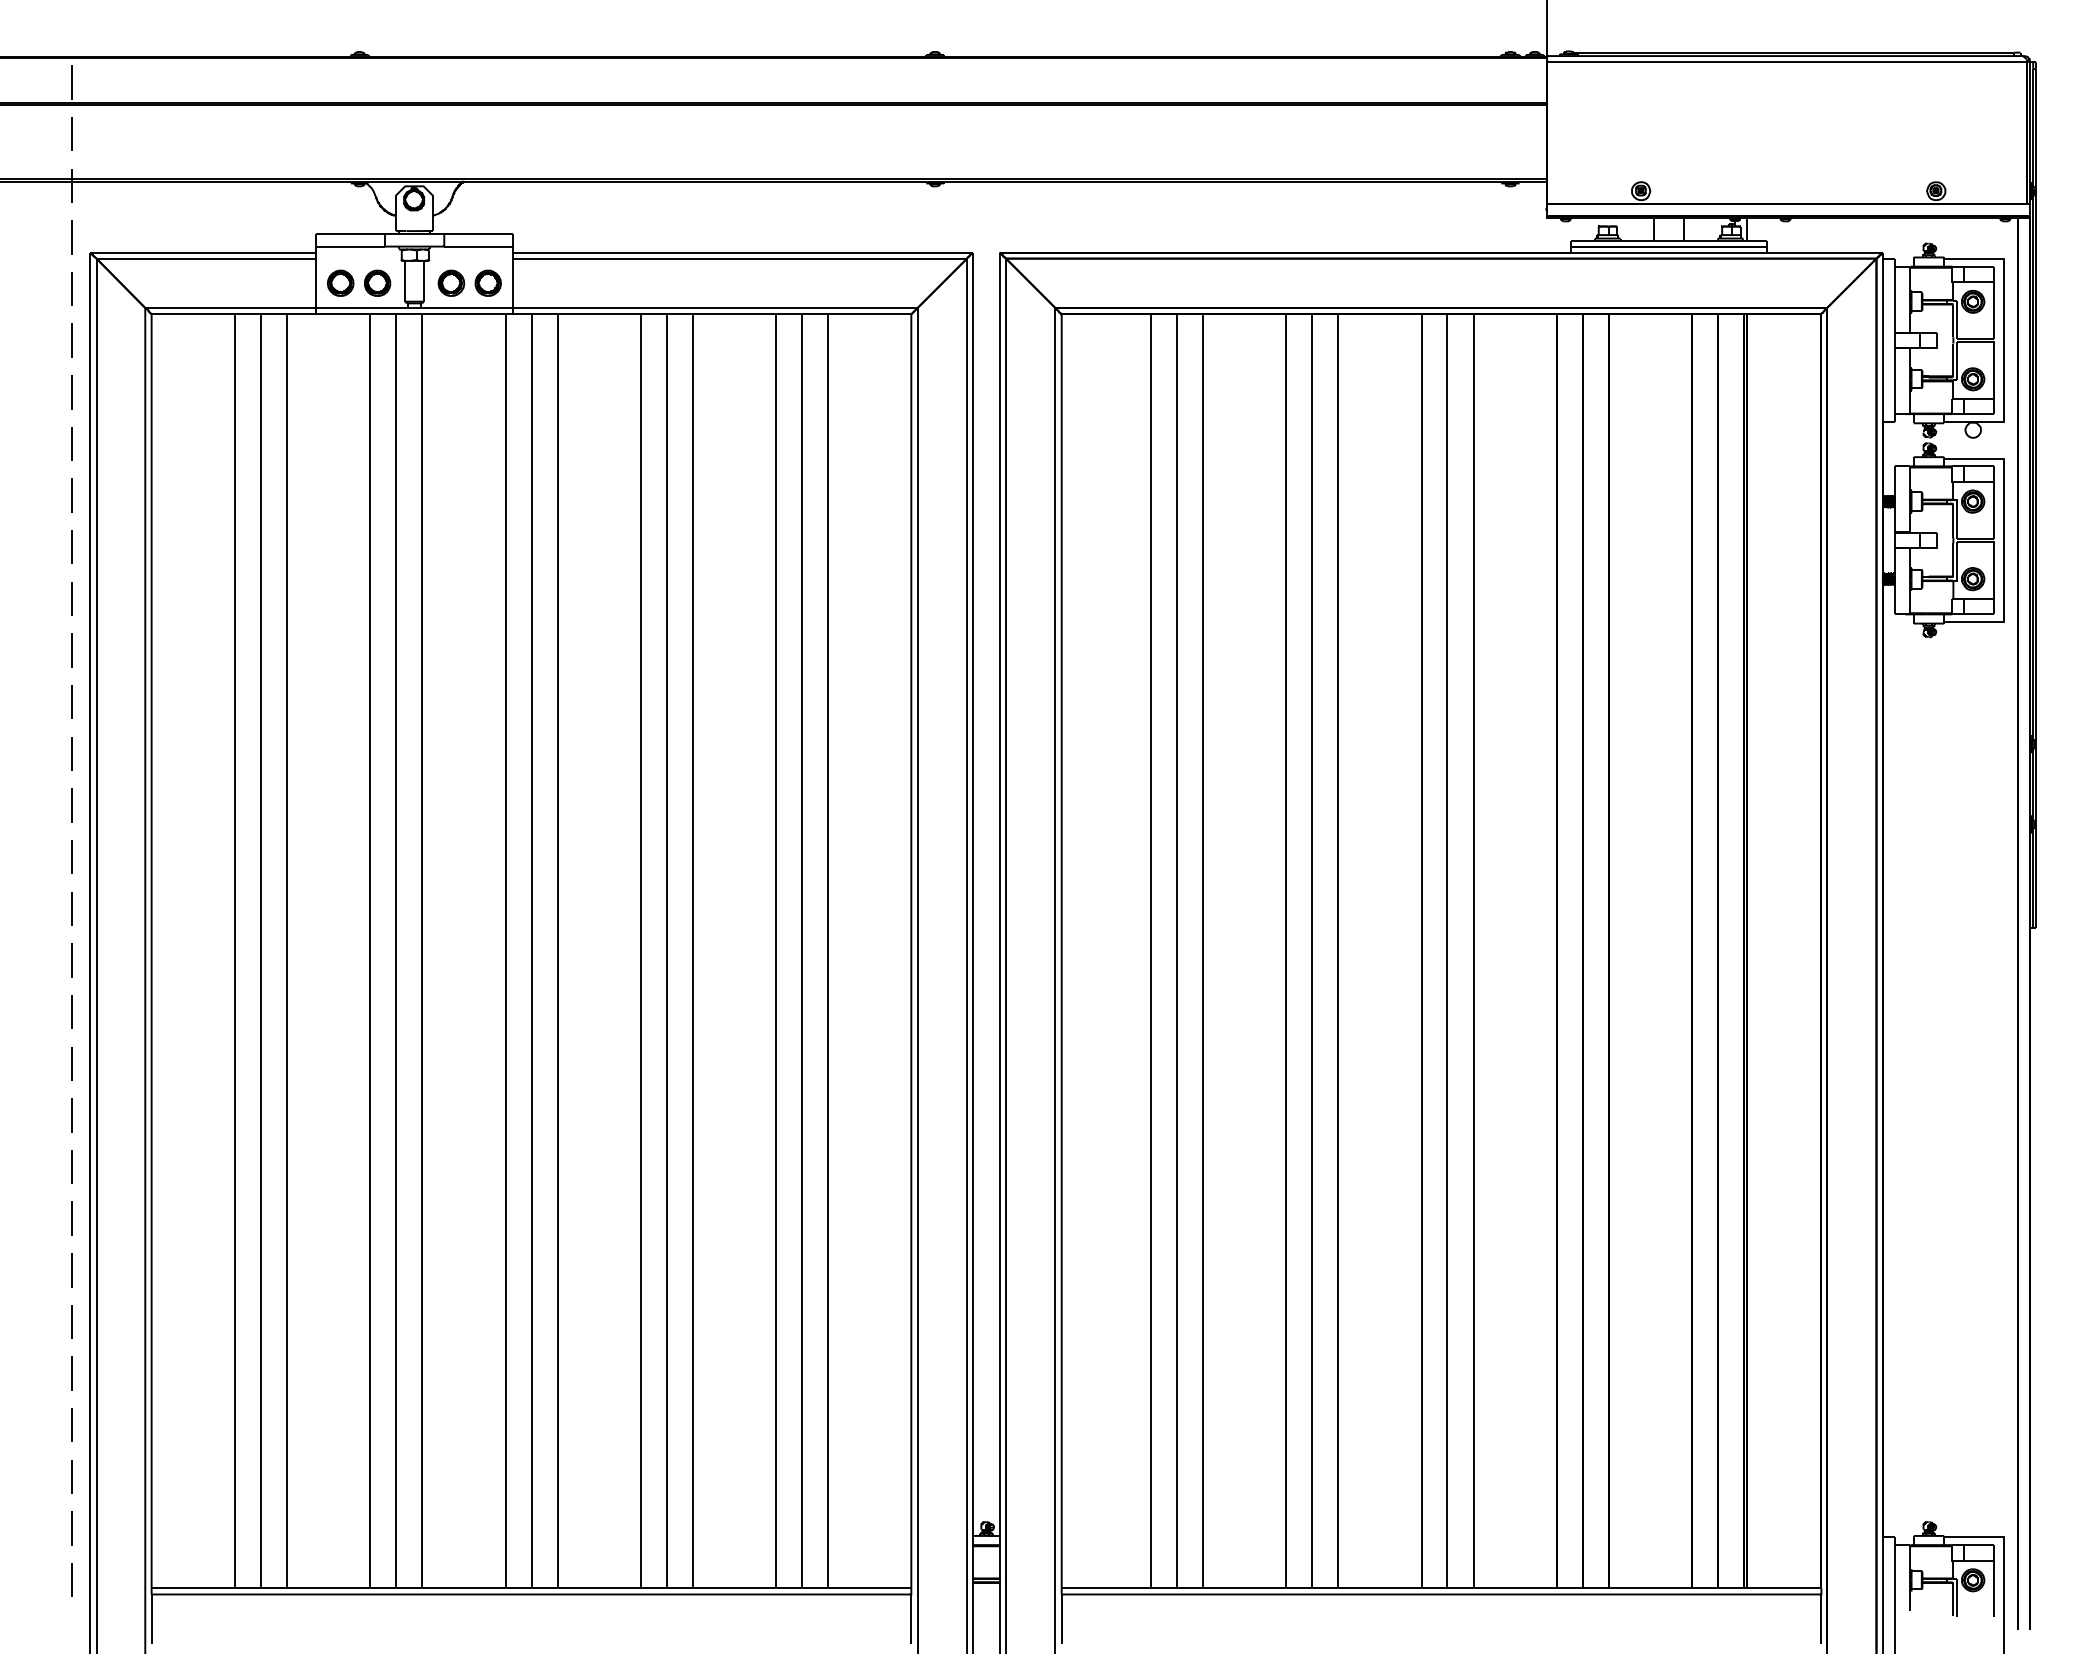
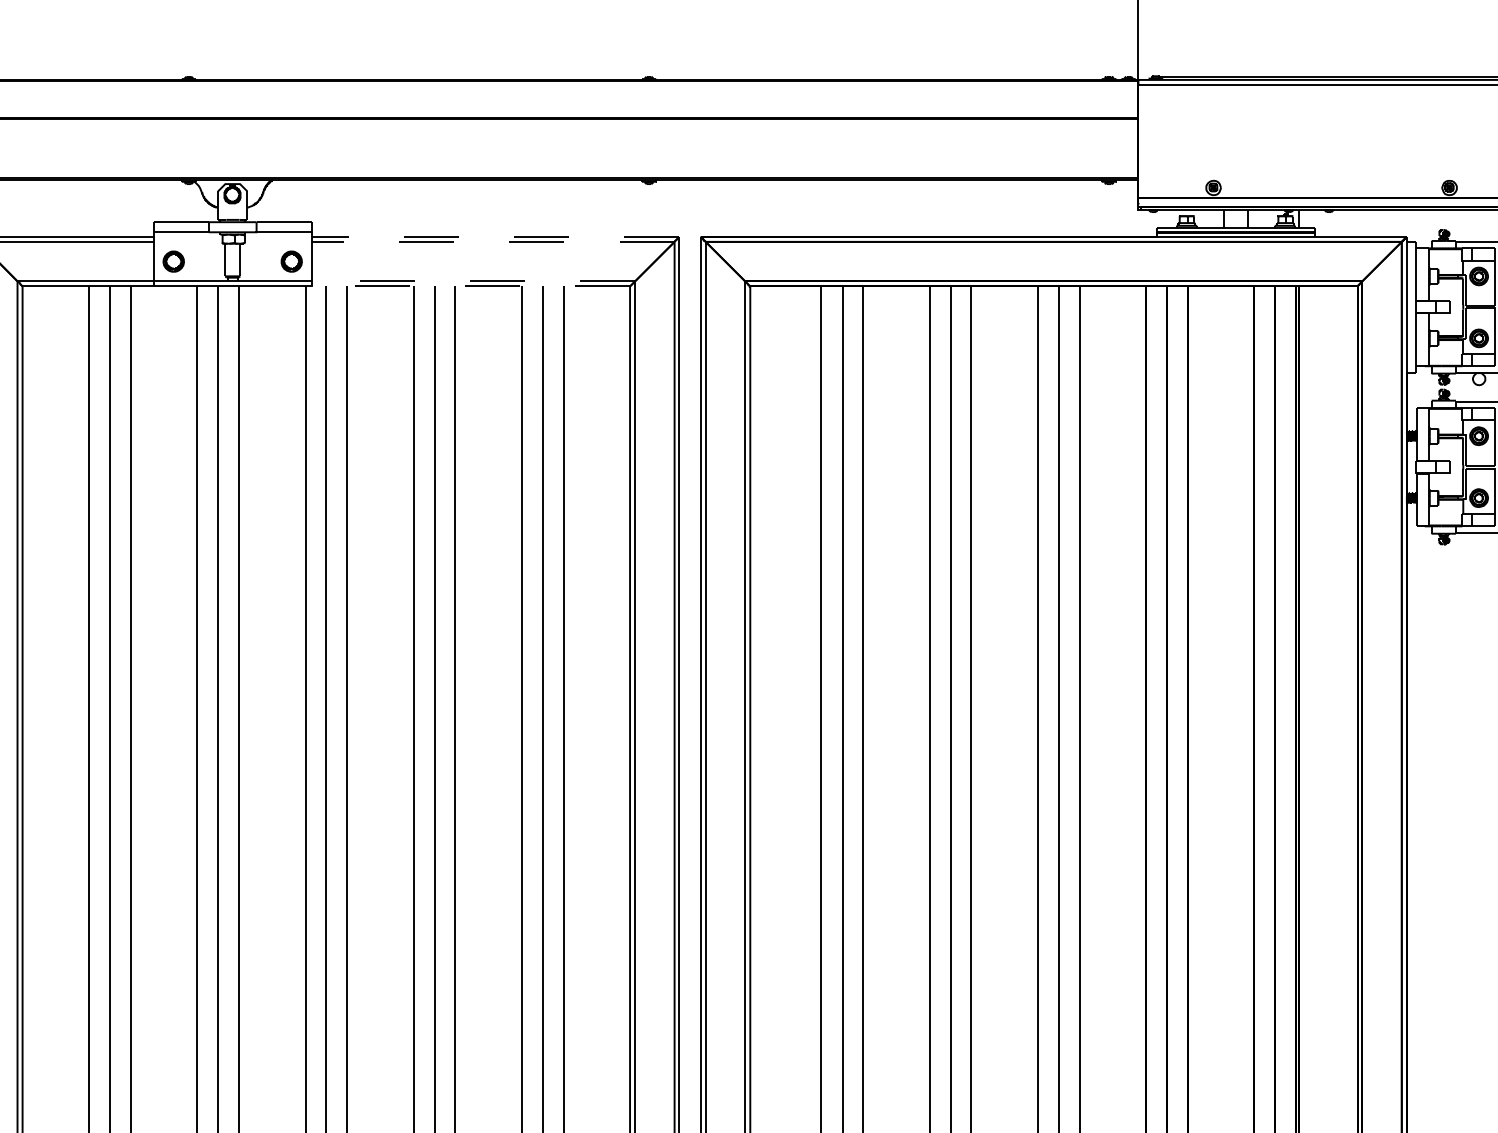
line: (742, 252) -> (495, 237), solid -> dashed
line: (740, 258) -> (493, 241), solid -> dashed
part: (377, 282) -> (203, 260), removed
part: (451, 282) -> (262, 260), removed
line: (714, 308) -> (472, 281), solid -> dashed
line: (711, 314) -> (470, 286), solid -> dashed

